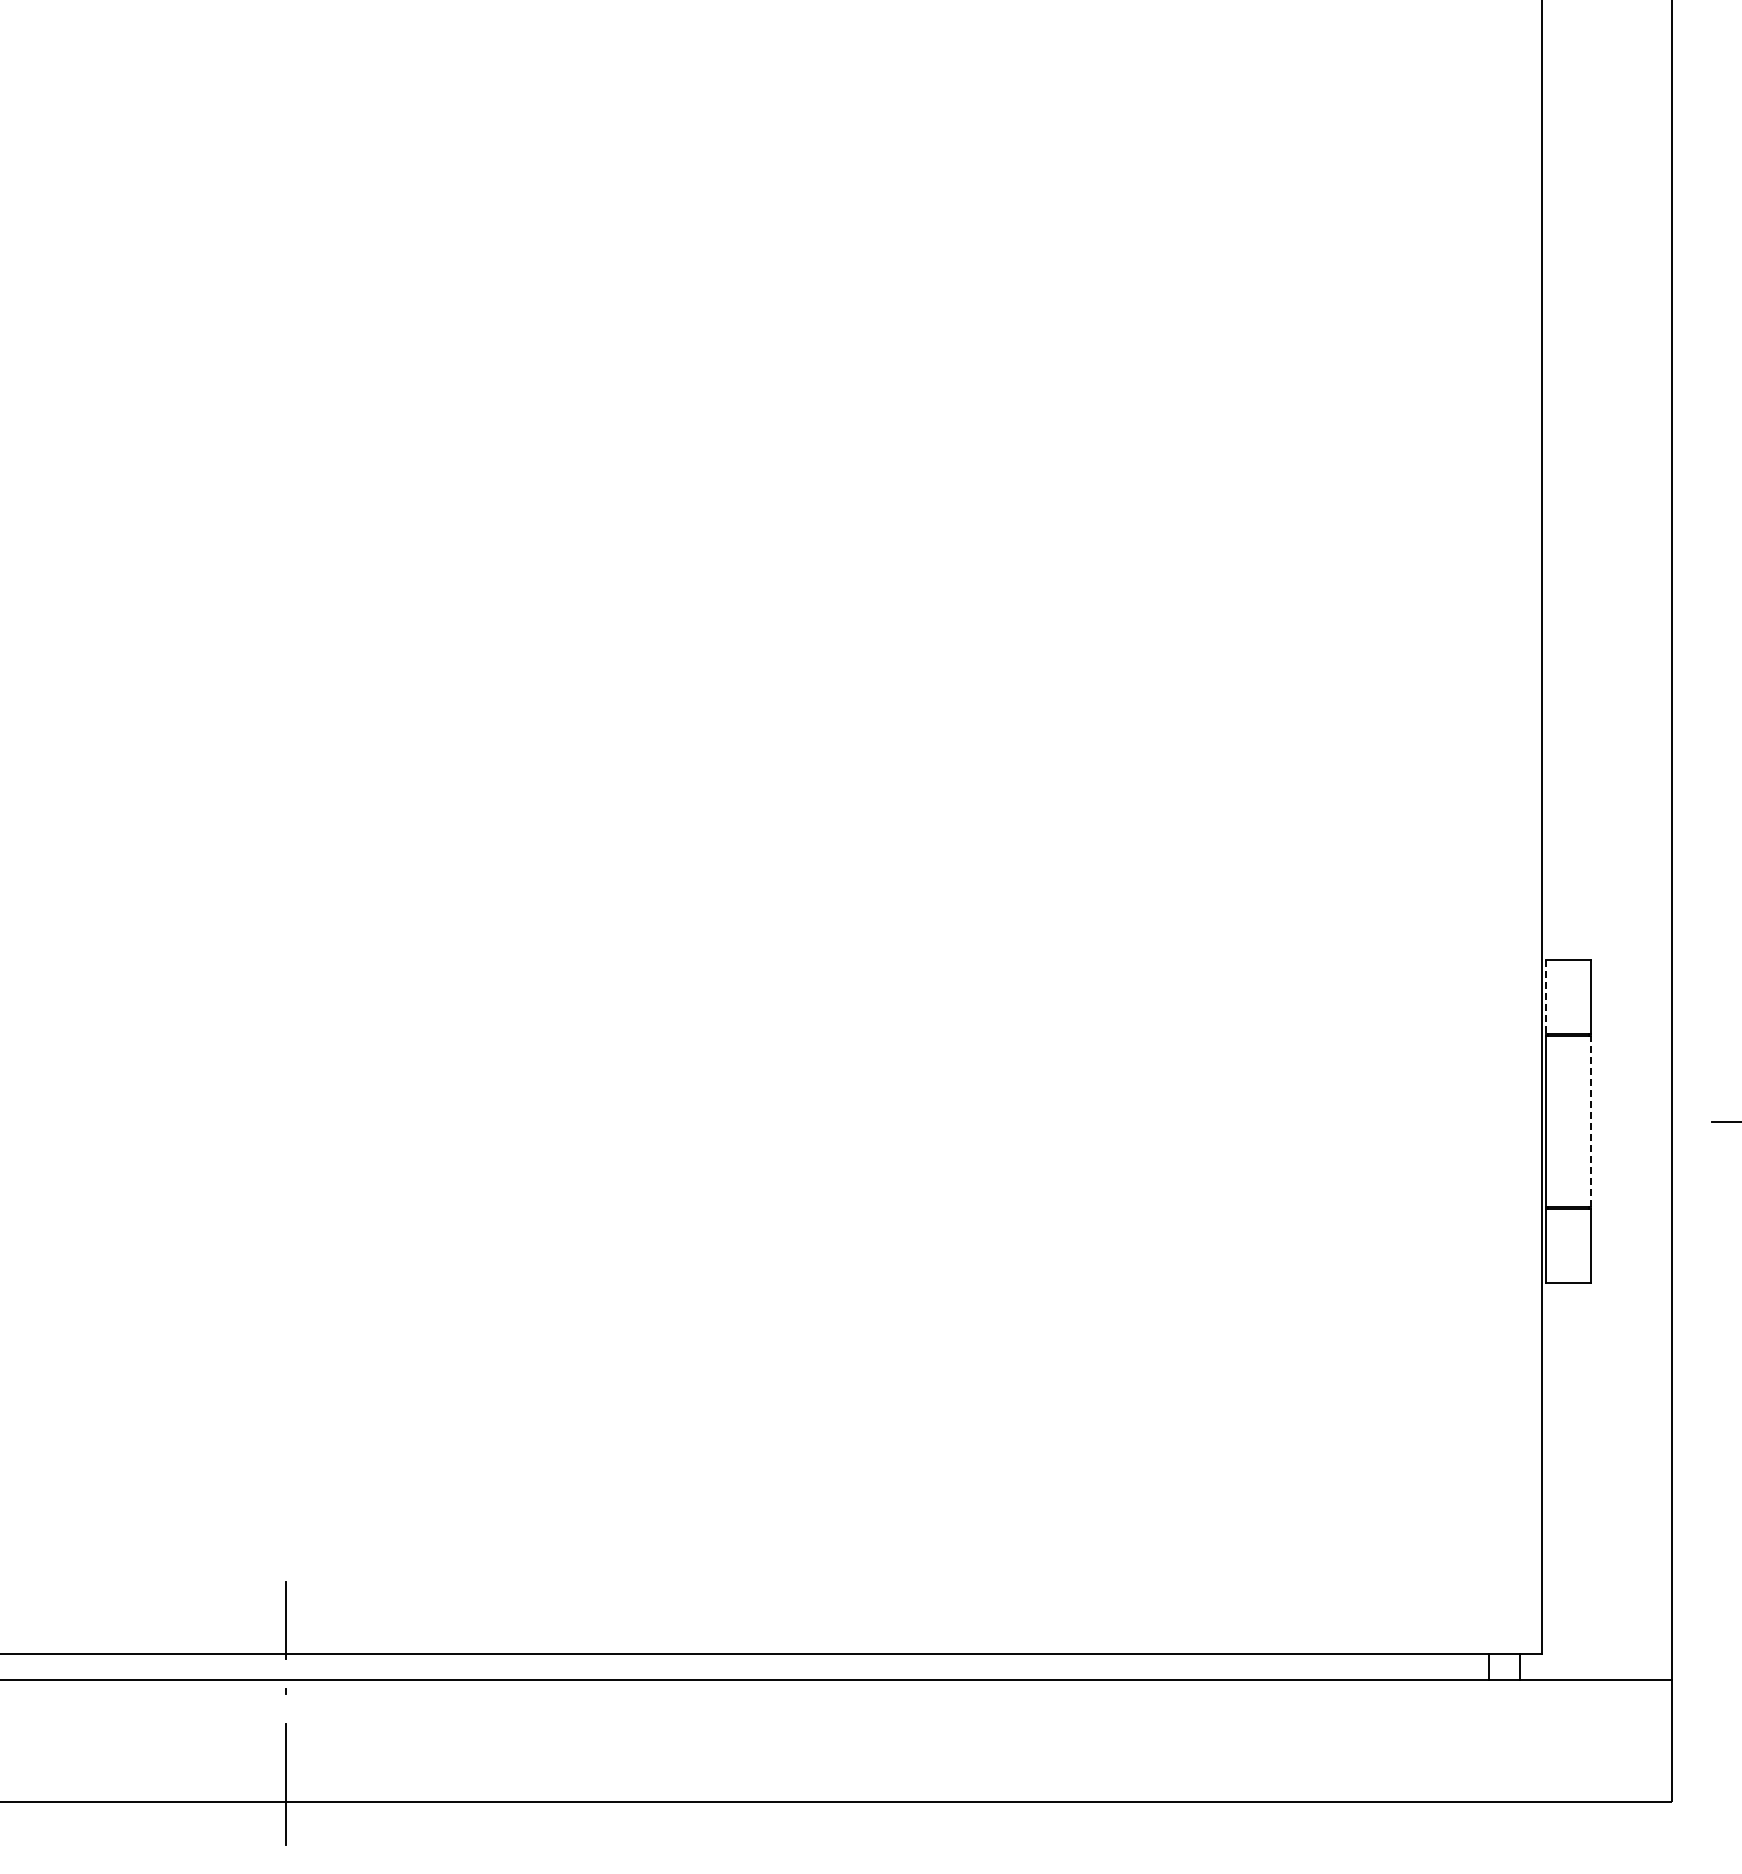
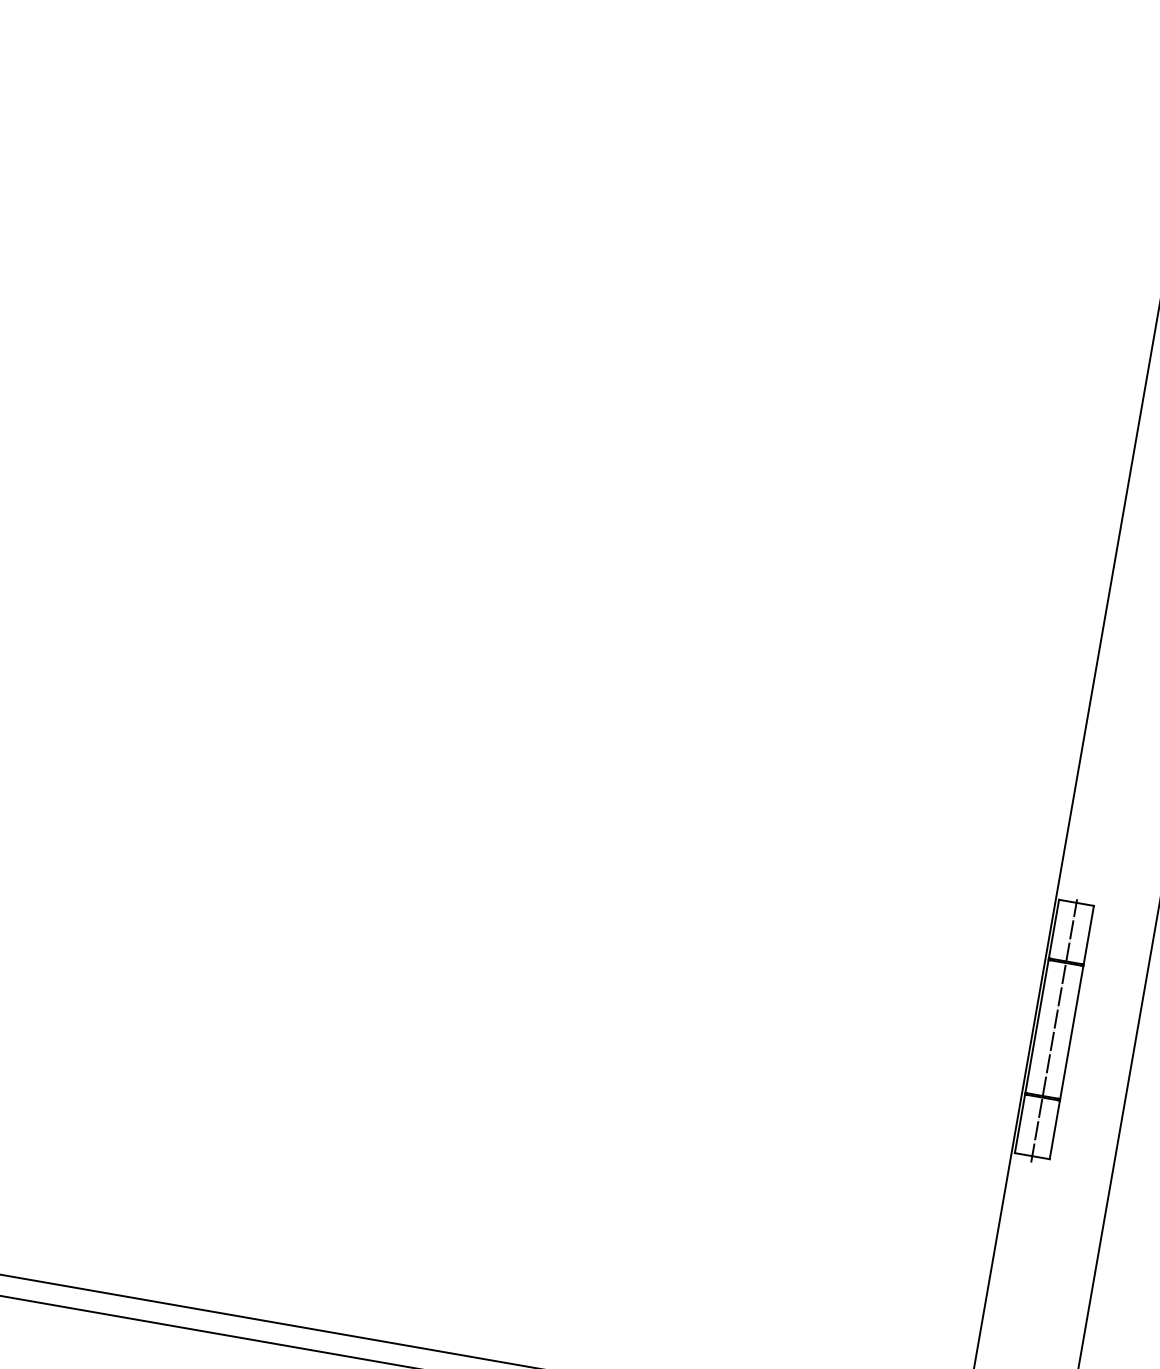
line: (1546, 997) -> (1054, 929), dashed -> solid
line: (1590, 1121) -> (1071, 1032), dashed -> solid
line: (1568, 1122) -> (1054, 1030), added

